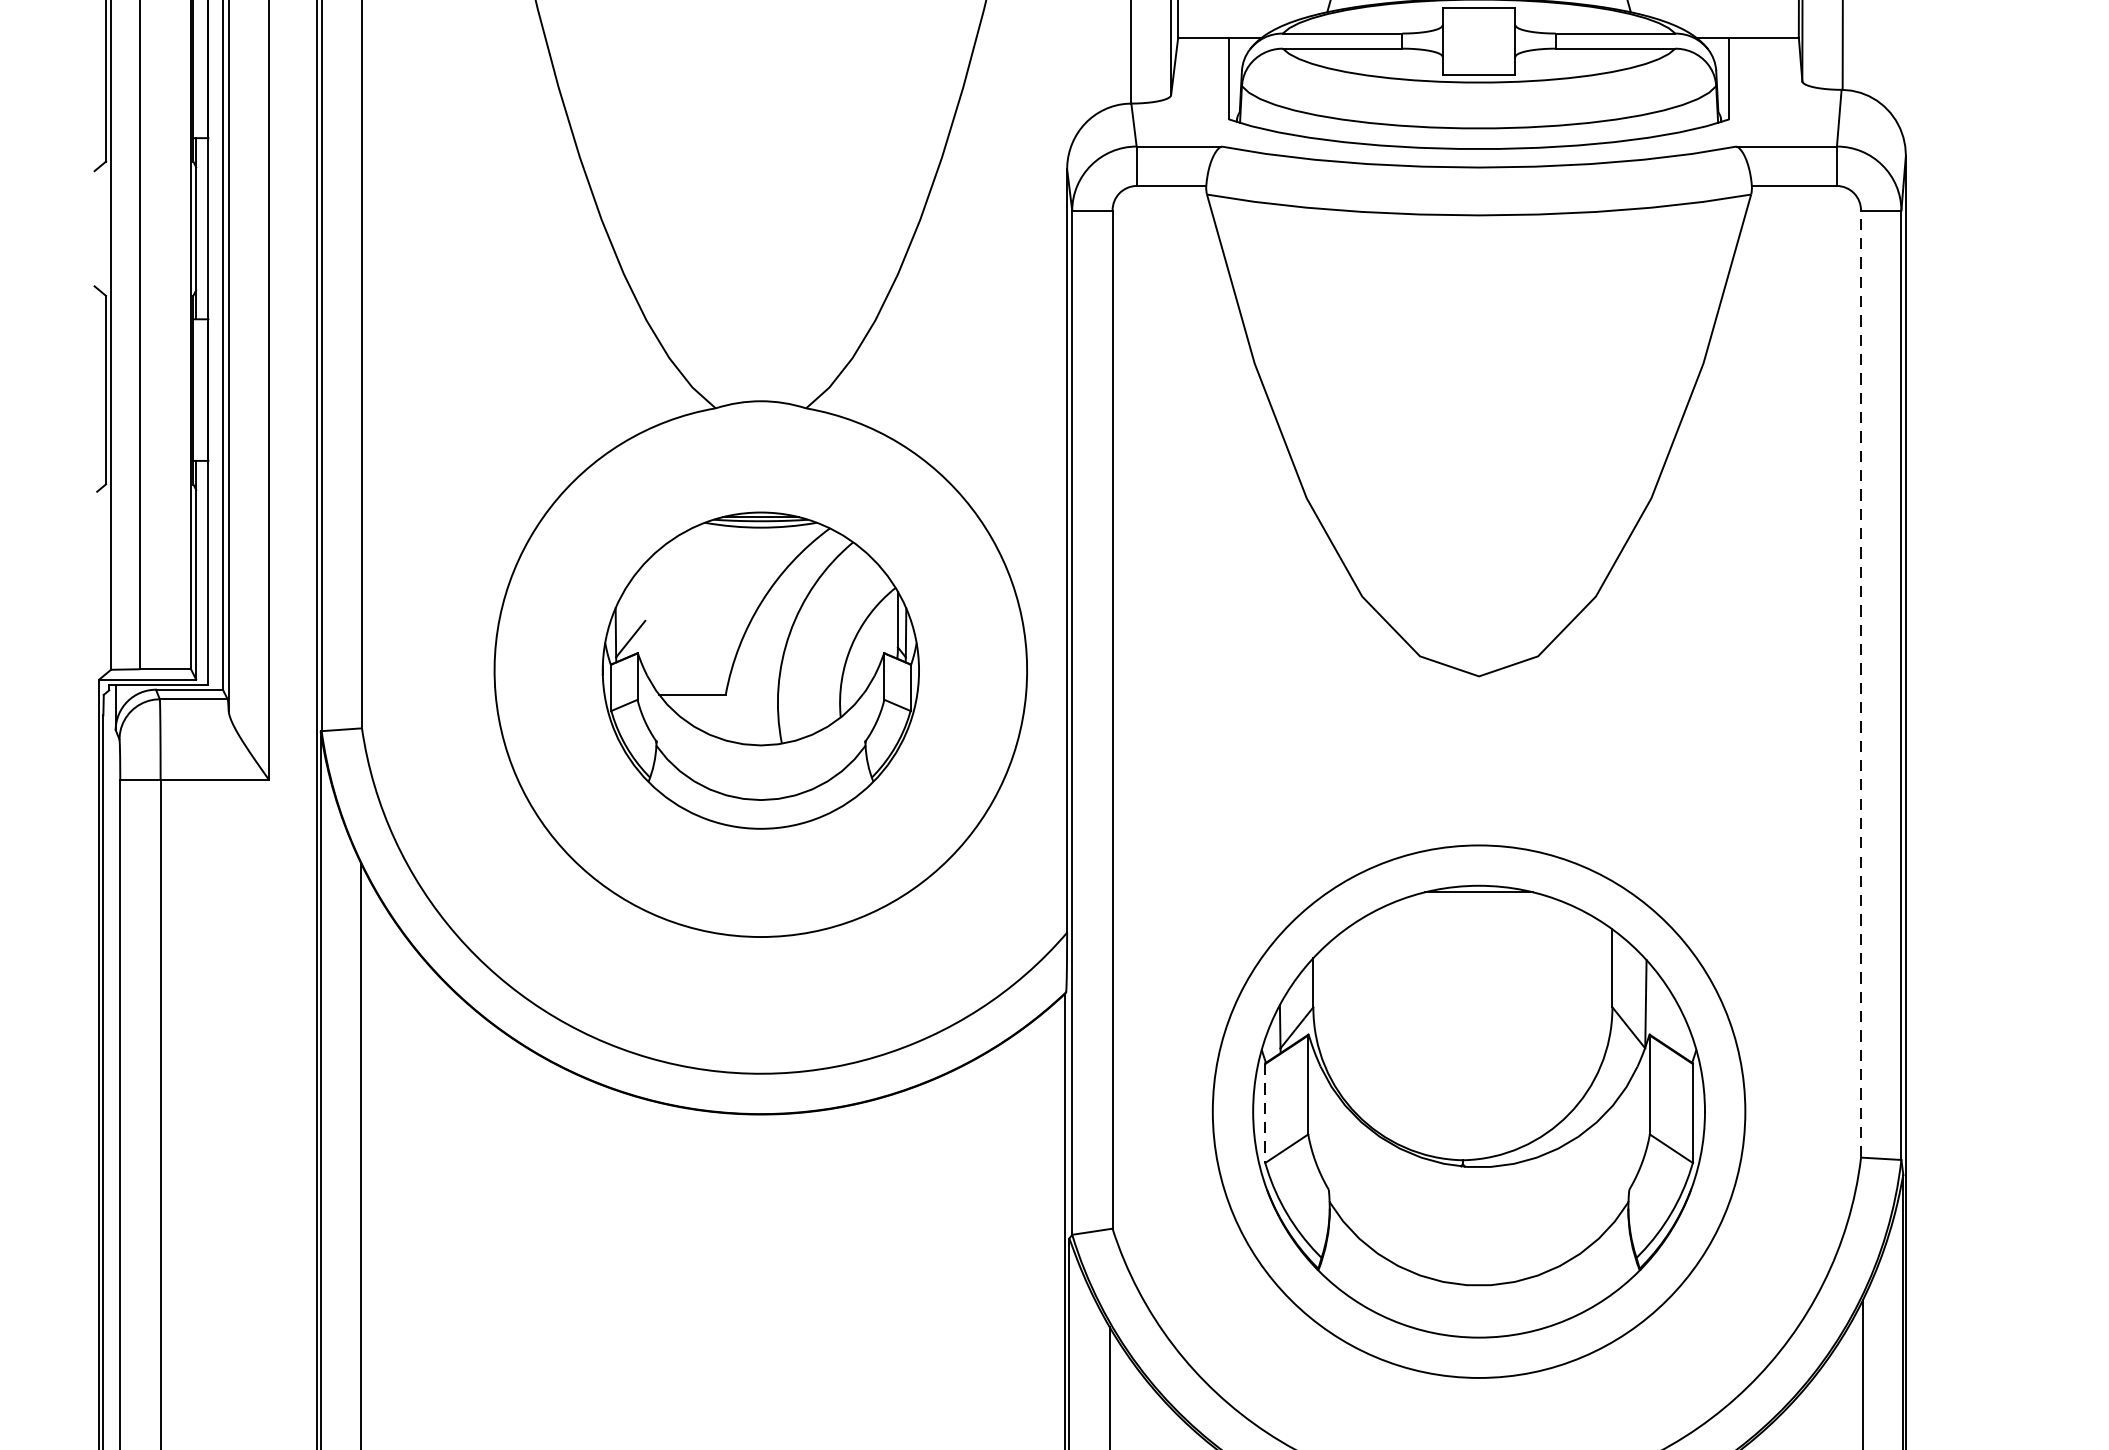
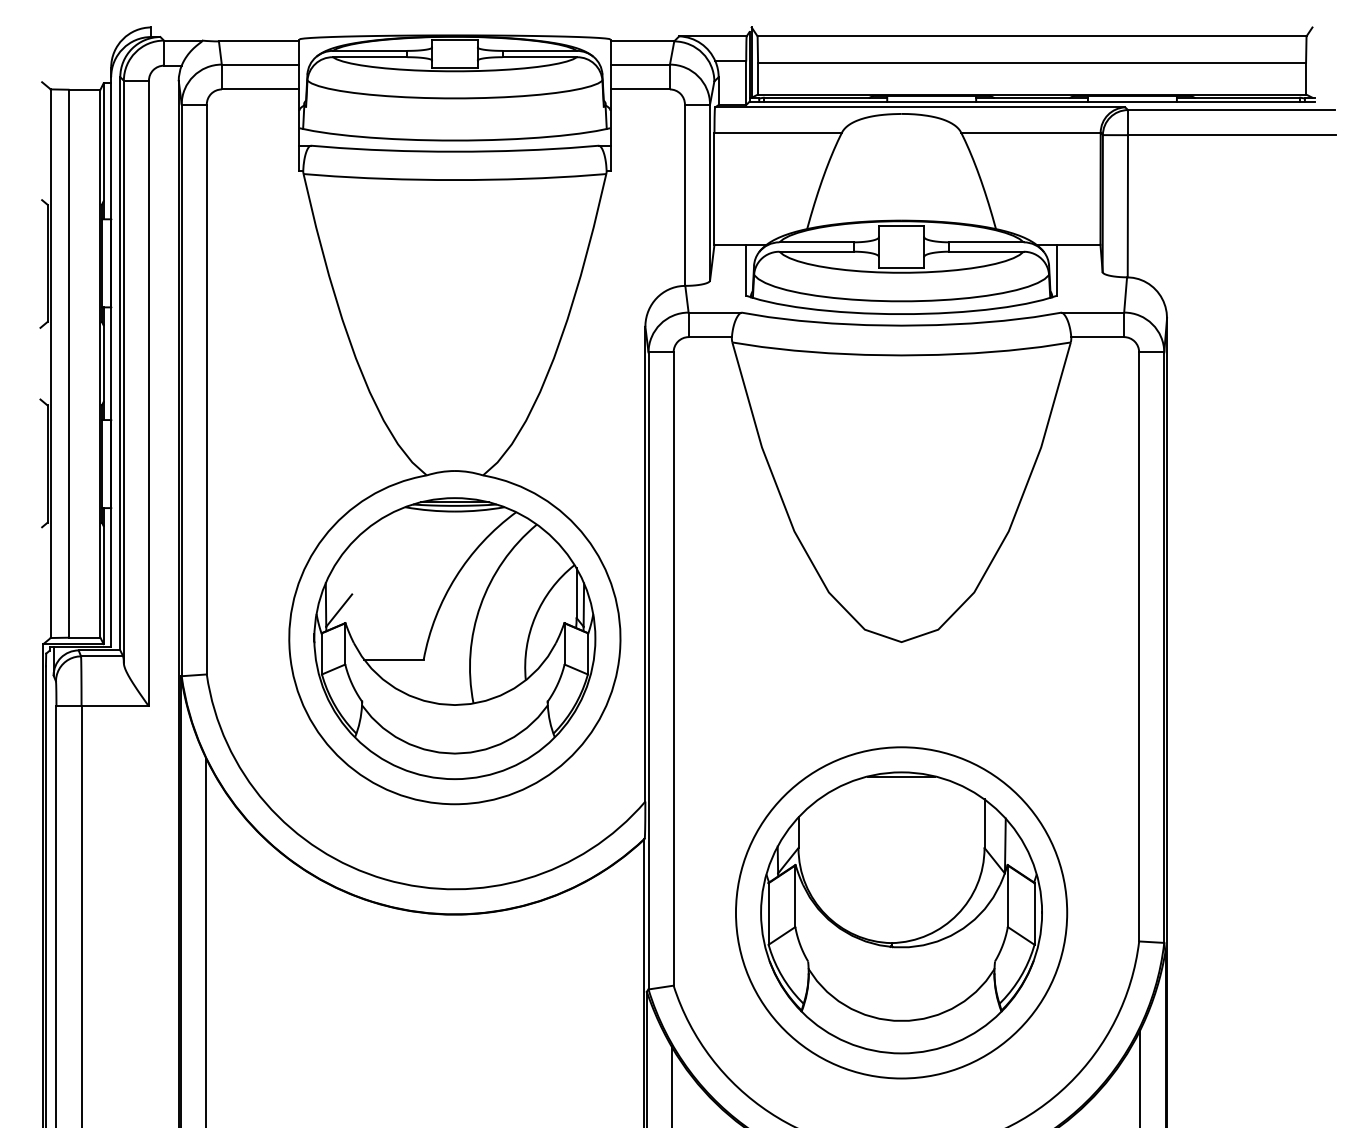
part: (760, 670) -> (454, 638), size x1.43
line: (1861, 683) -> (1139, 646), dashed -> solid
line: (1265, 1114) -> (768, 914), dashed -> solid

